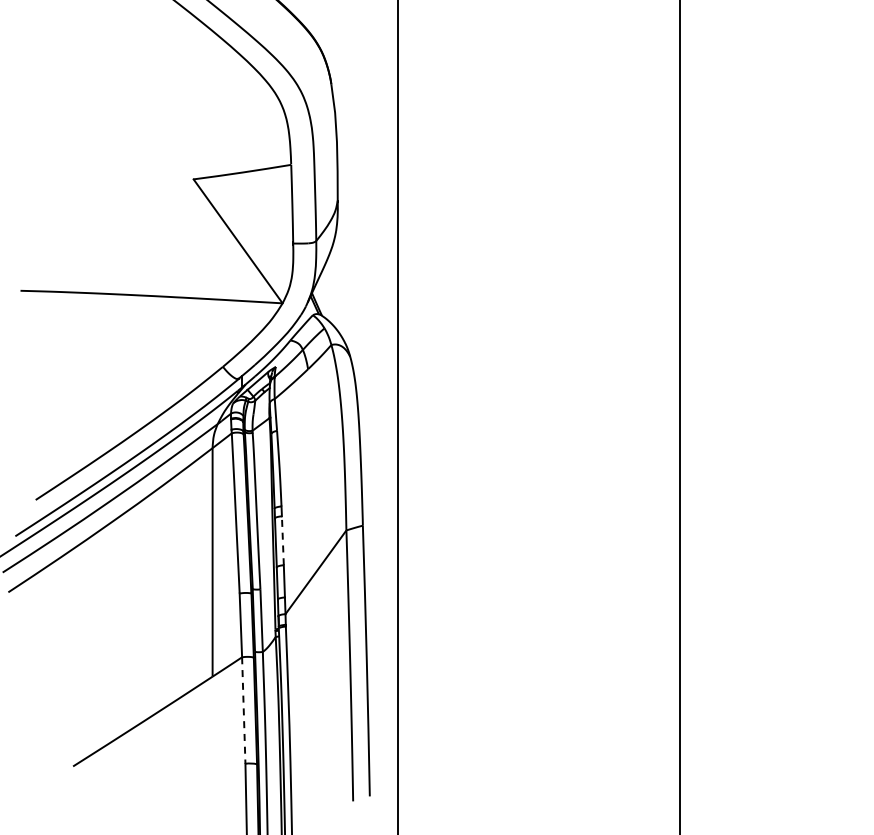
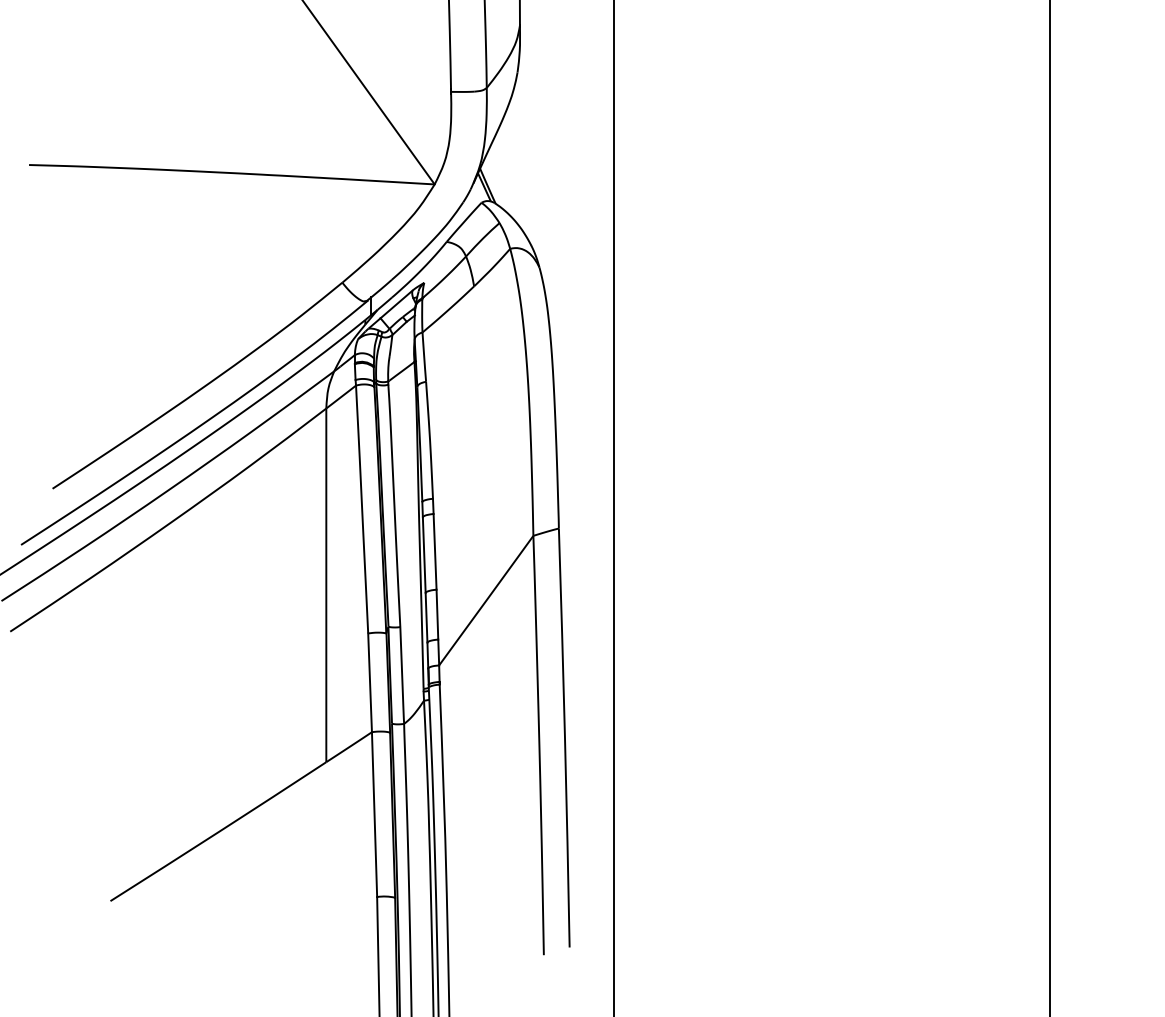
line: (282, 540) -> (434, 551), dashed -> solid
line: (243, 711) -> (374, 816), dashed -> solid

